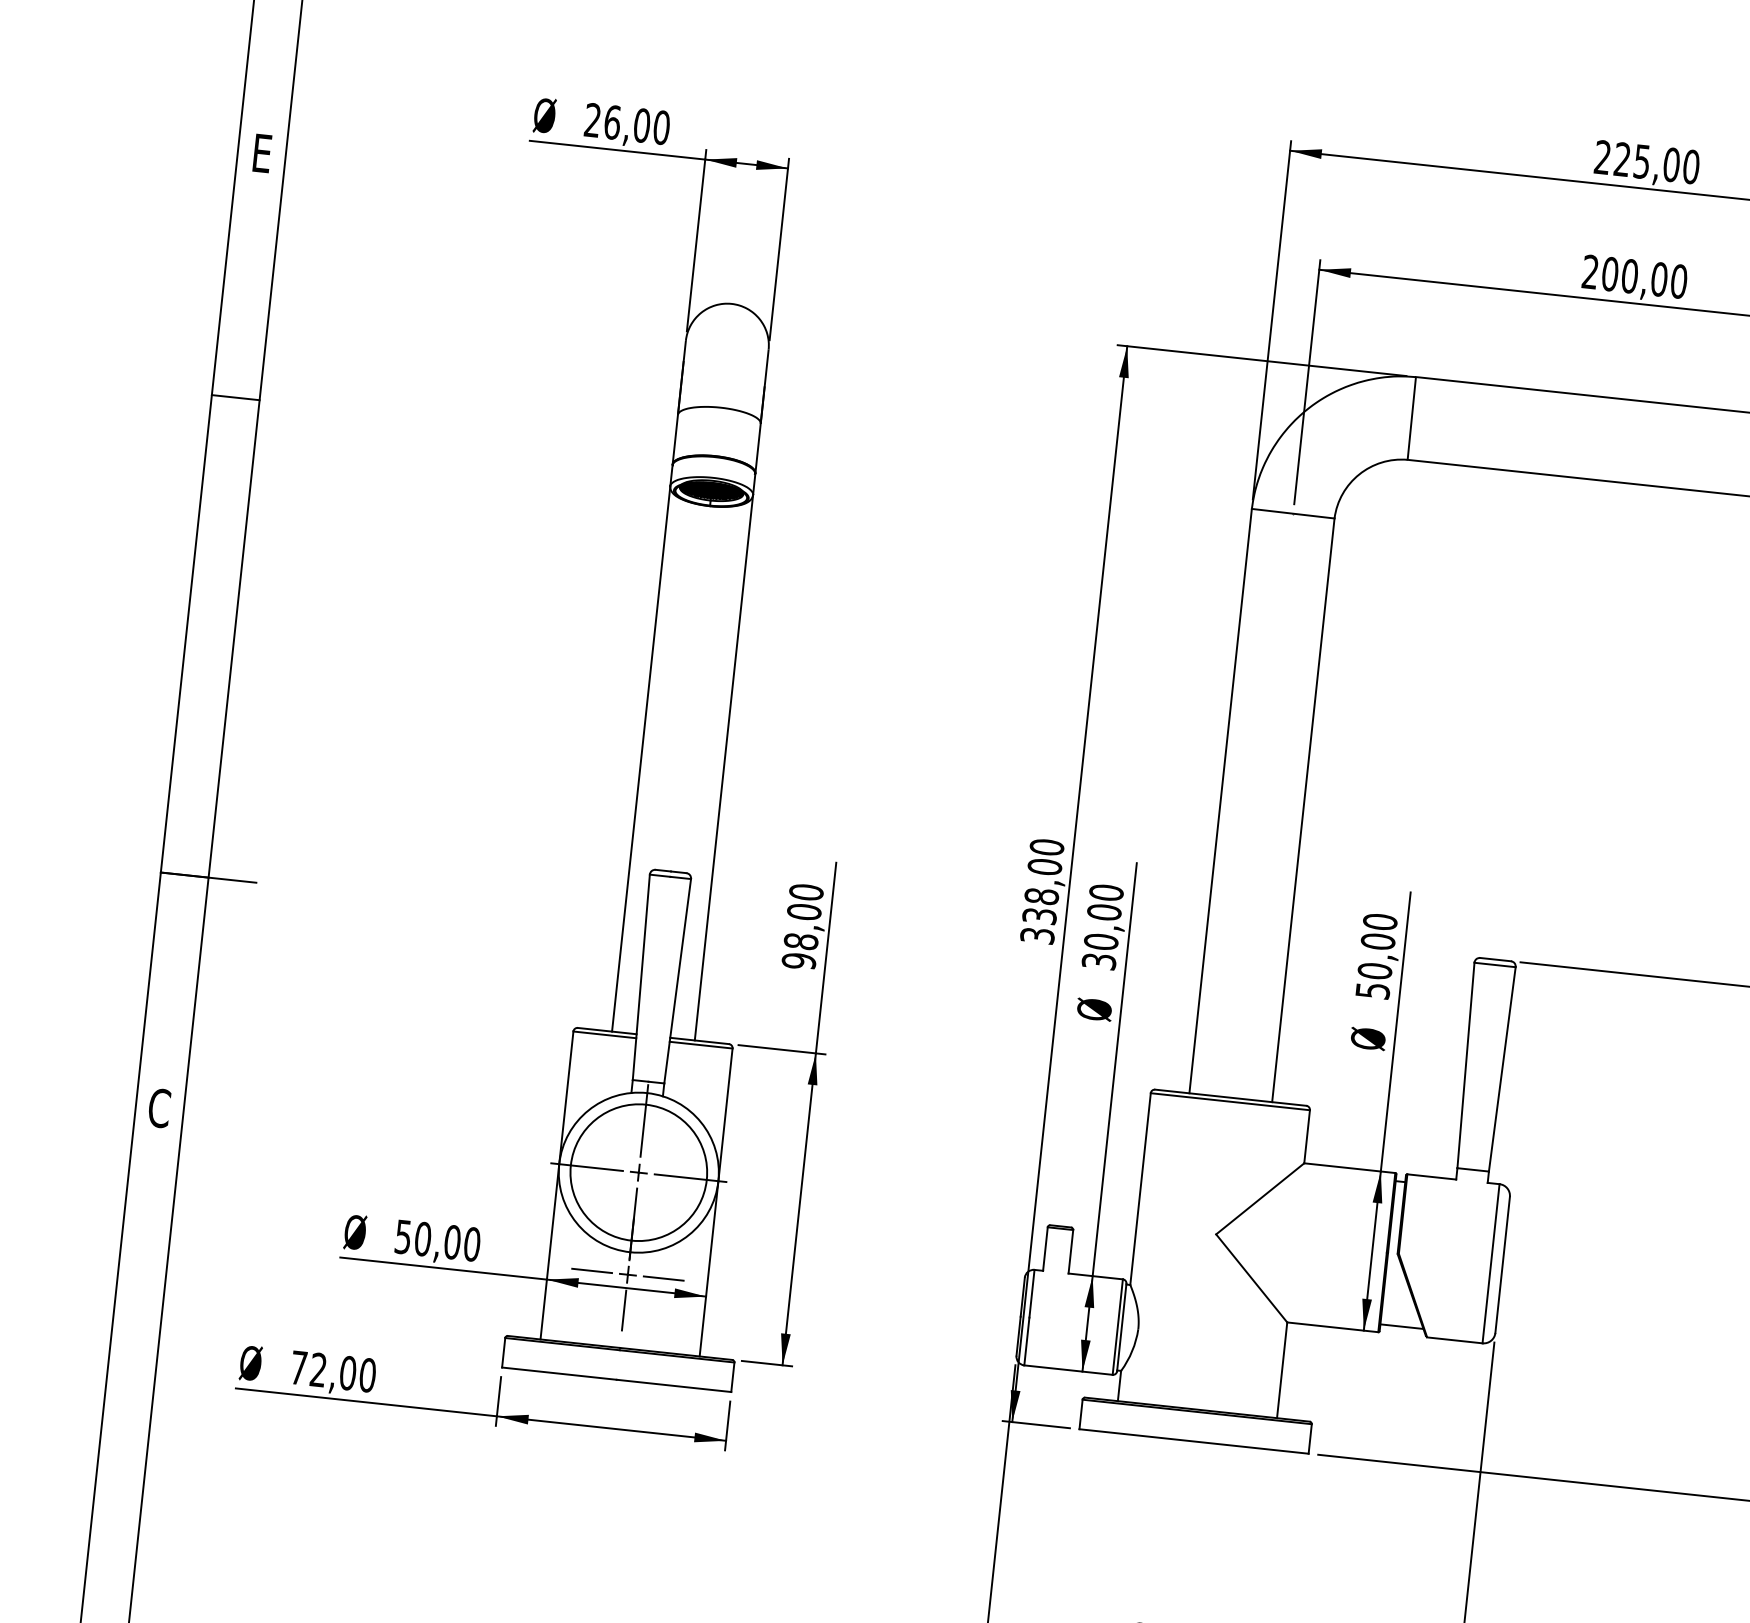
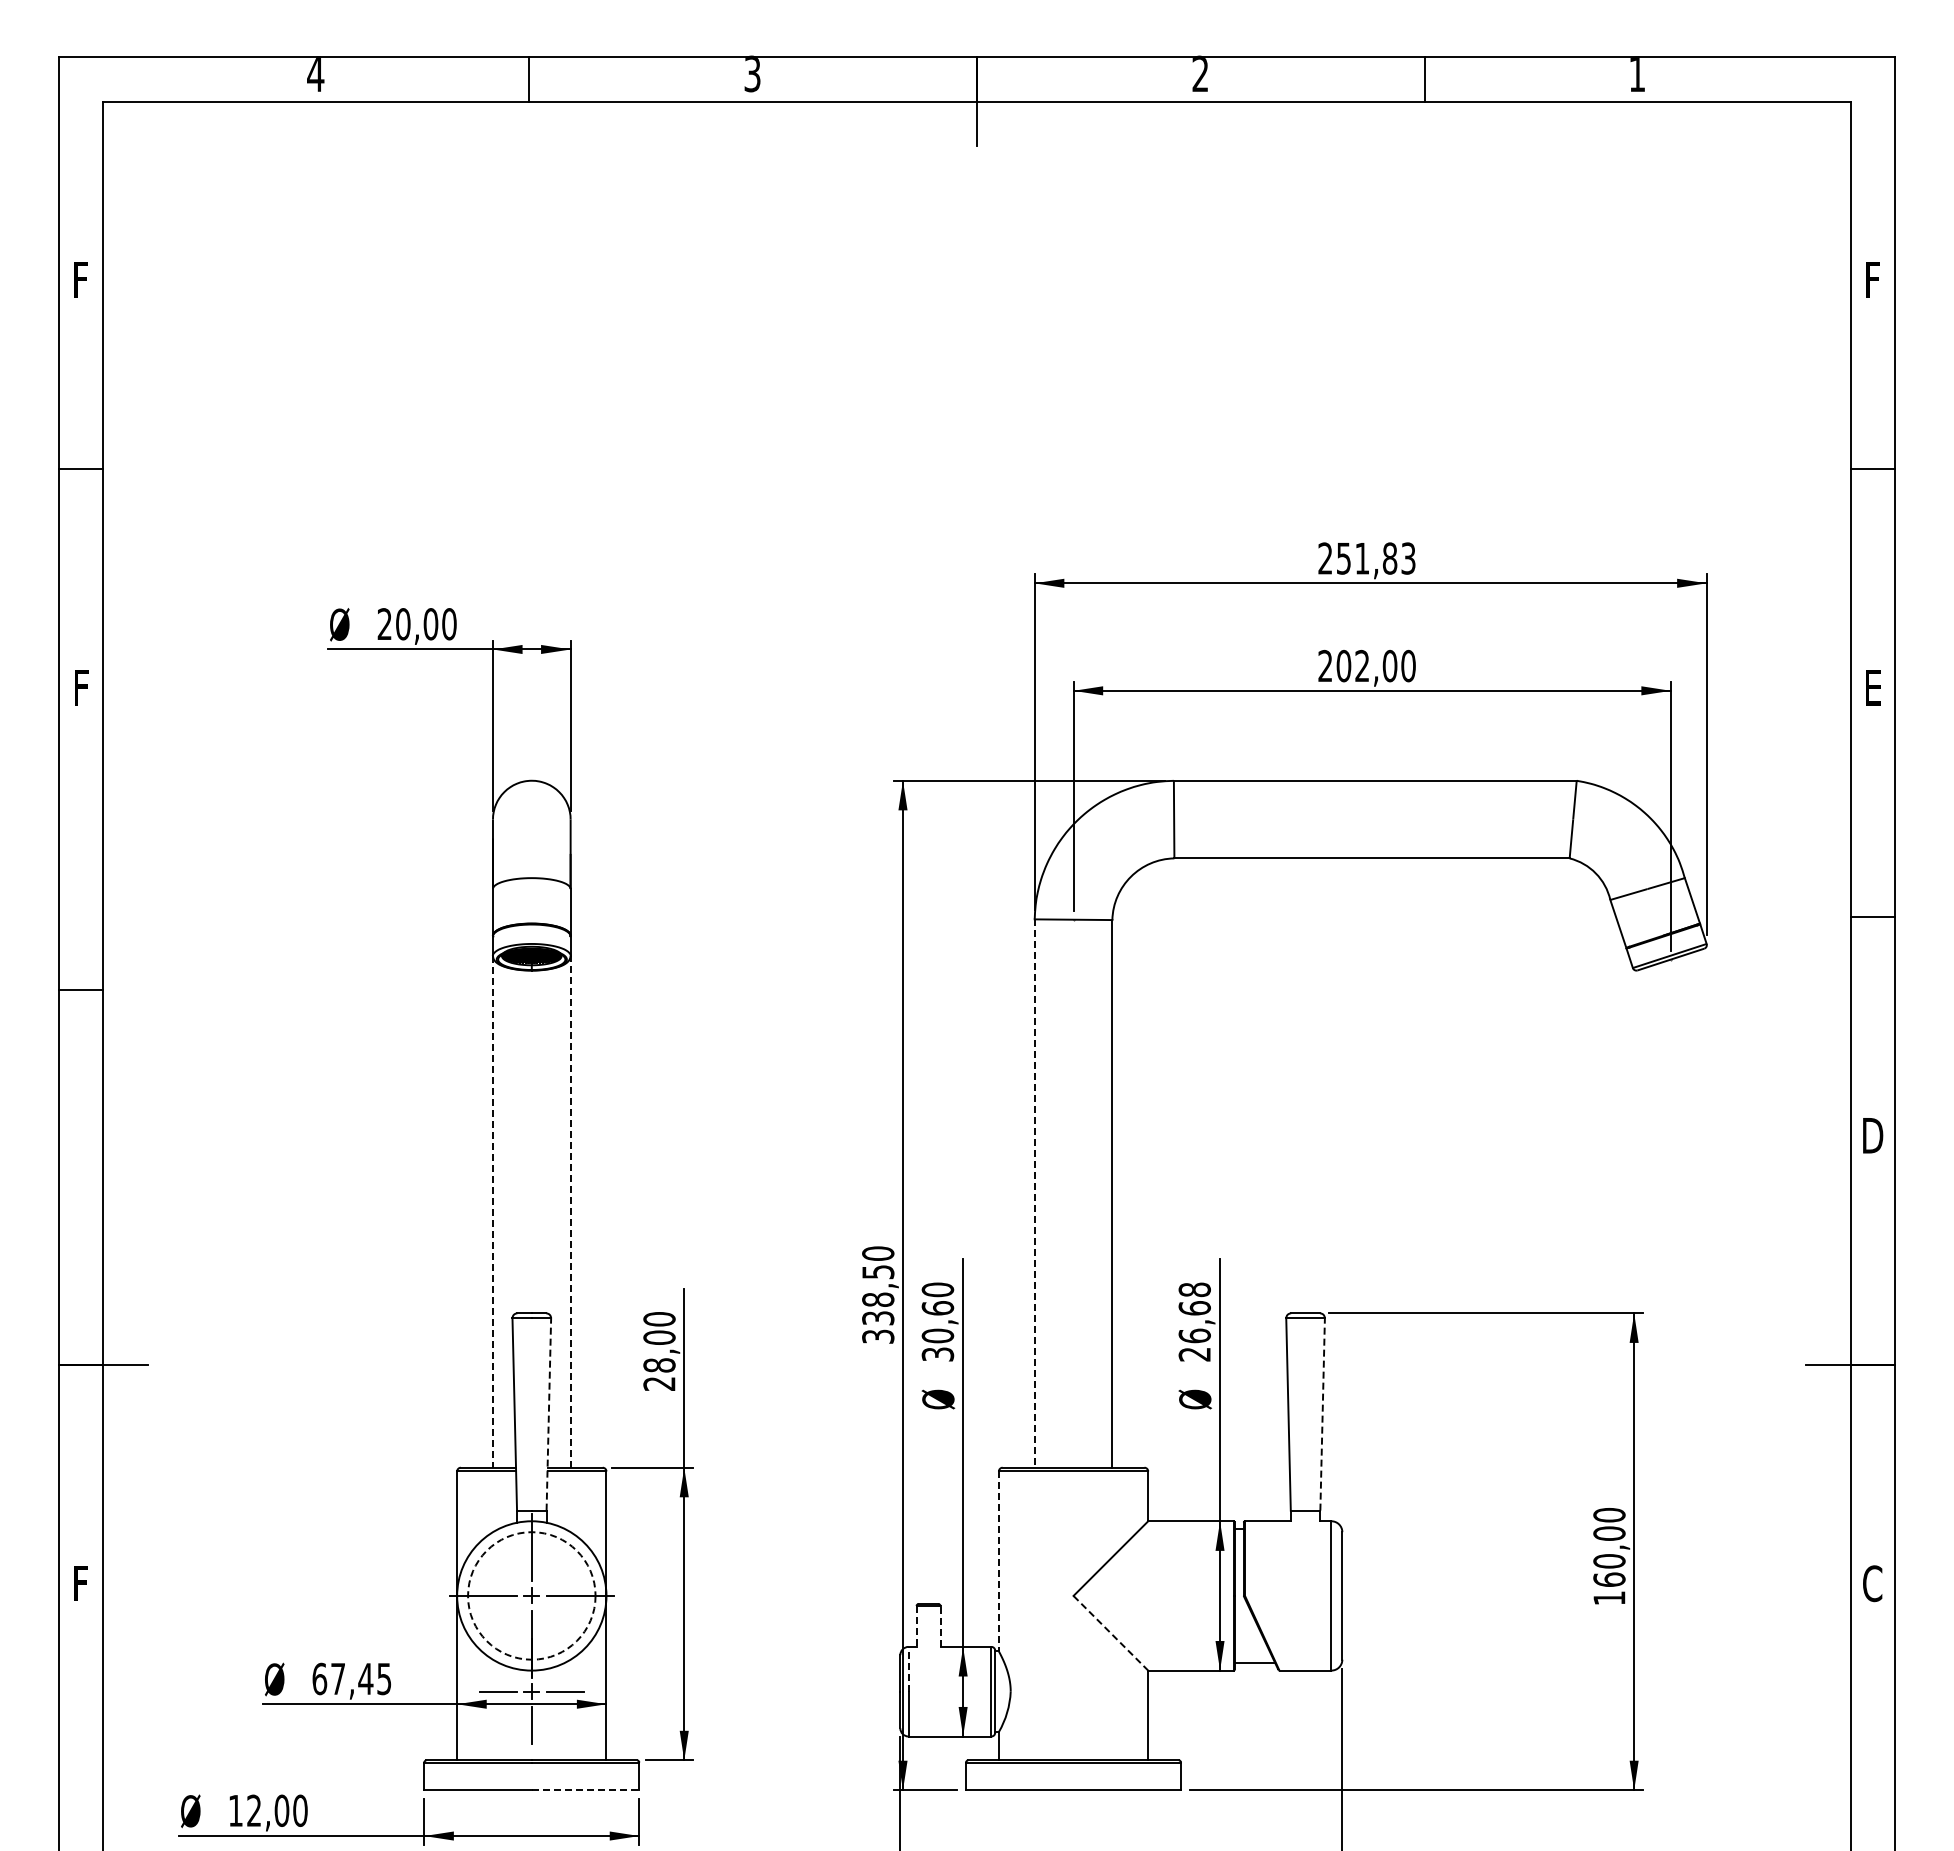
text: (612, 122) -> (403, 624), 26,00 -> 20,00
text: (262, 153) -> (81, 687), E -> F
text: (1656, 163) -> (1375, 558), 225,00 -> 251,83
text: (1629, 276) -> (1362, 666), 200,00 -> 202,00
line: (235, 397) -> (80, 989), moved
line: (640, 758) -> (492, 1211), solid -> dashed
line: (723, 767) -> (570, 1211), solid -> dashed
line: (1220, 802) -> (1034, 1194), solid -> dashed
text: (1045, 866) -> (878, 1271), 338,00 -> 338,50
text: (1103, 912) -> (937, 1308), 30,00 -> 30,60
text: (1376, 955) -> (1194, 1321), 50,00 -> 26,68
text: (799, 960) -> (659, 1383), 98,00 -> 28,00
line: (677, 980) -> (548, 1413), solid -> dashed
line: (1502, 1068) -> (1322, 1413), solid -> dashed
text: (159, 1108) -> (80, 1583), C -> F
circle: (638, 1172) -> (531, 1595), solid -> dashed
line: (1140, 1189) -> (998, 1561), solid -> dashed
text: (437, 1240) -> (351, 1678), 50,00 -> 67,45
line: (1045, 1249) -> (916, 1626), solid -> dashed
line: (1070, 1251) -> (940, 1626), solid -> dashed
line: (1251, 1278) -> (1110, 1633), solid -> dashed
line: (1032, 1292) -> (908, 1668), solid -> dashed
text: (298, 1367) -> (235, 1810), 72,00 -> 12,00
line: (673, 1386) -> (585, 1790), solid -> dashed

